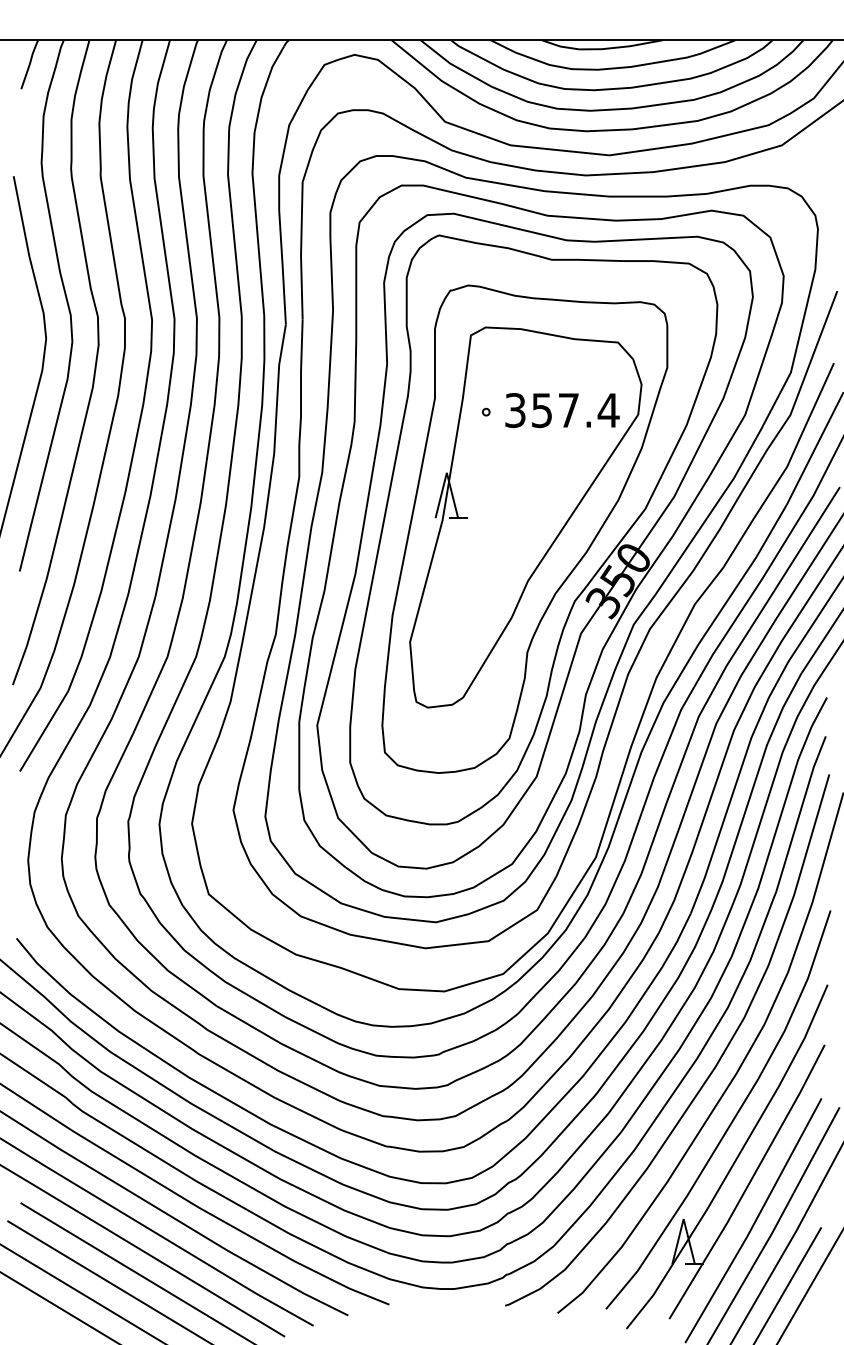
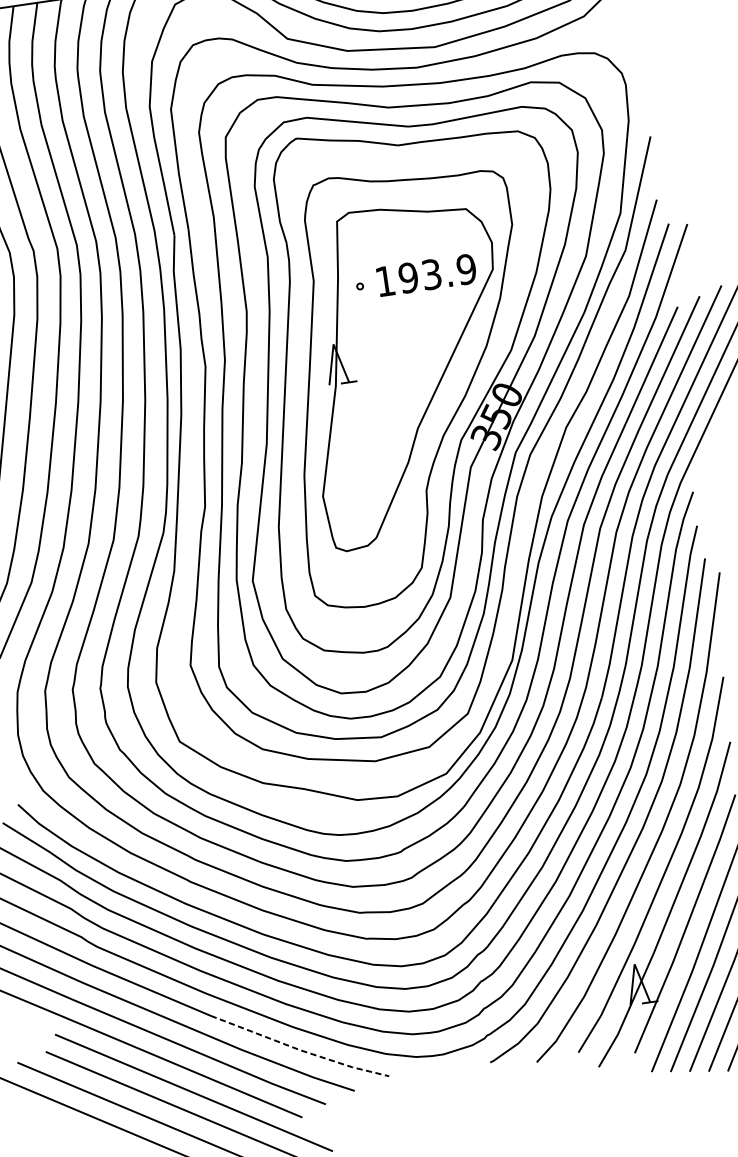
text: (562, 410) -> (426, 275), 357.4 -> 193.9
line: (293, 1260) -> (300, 1049), solid -> dashed

